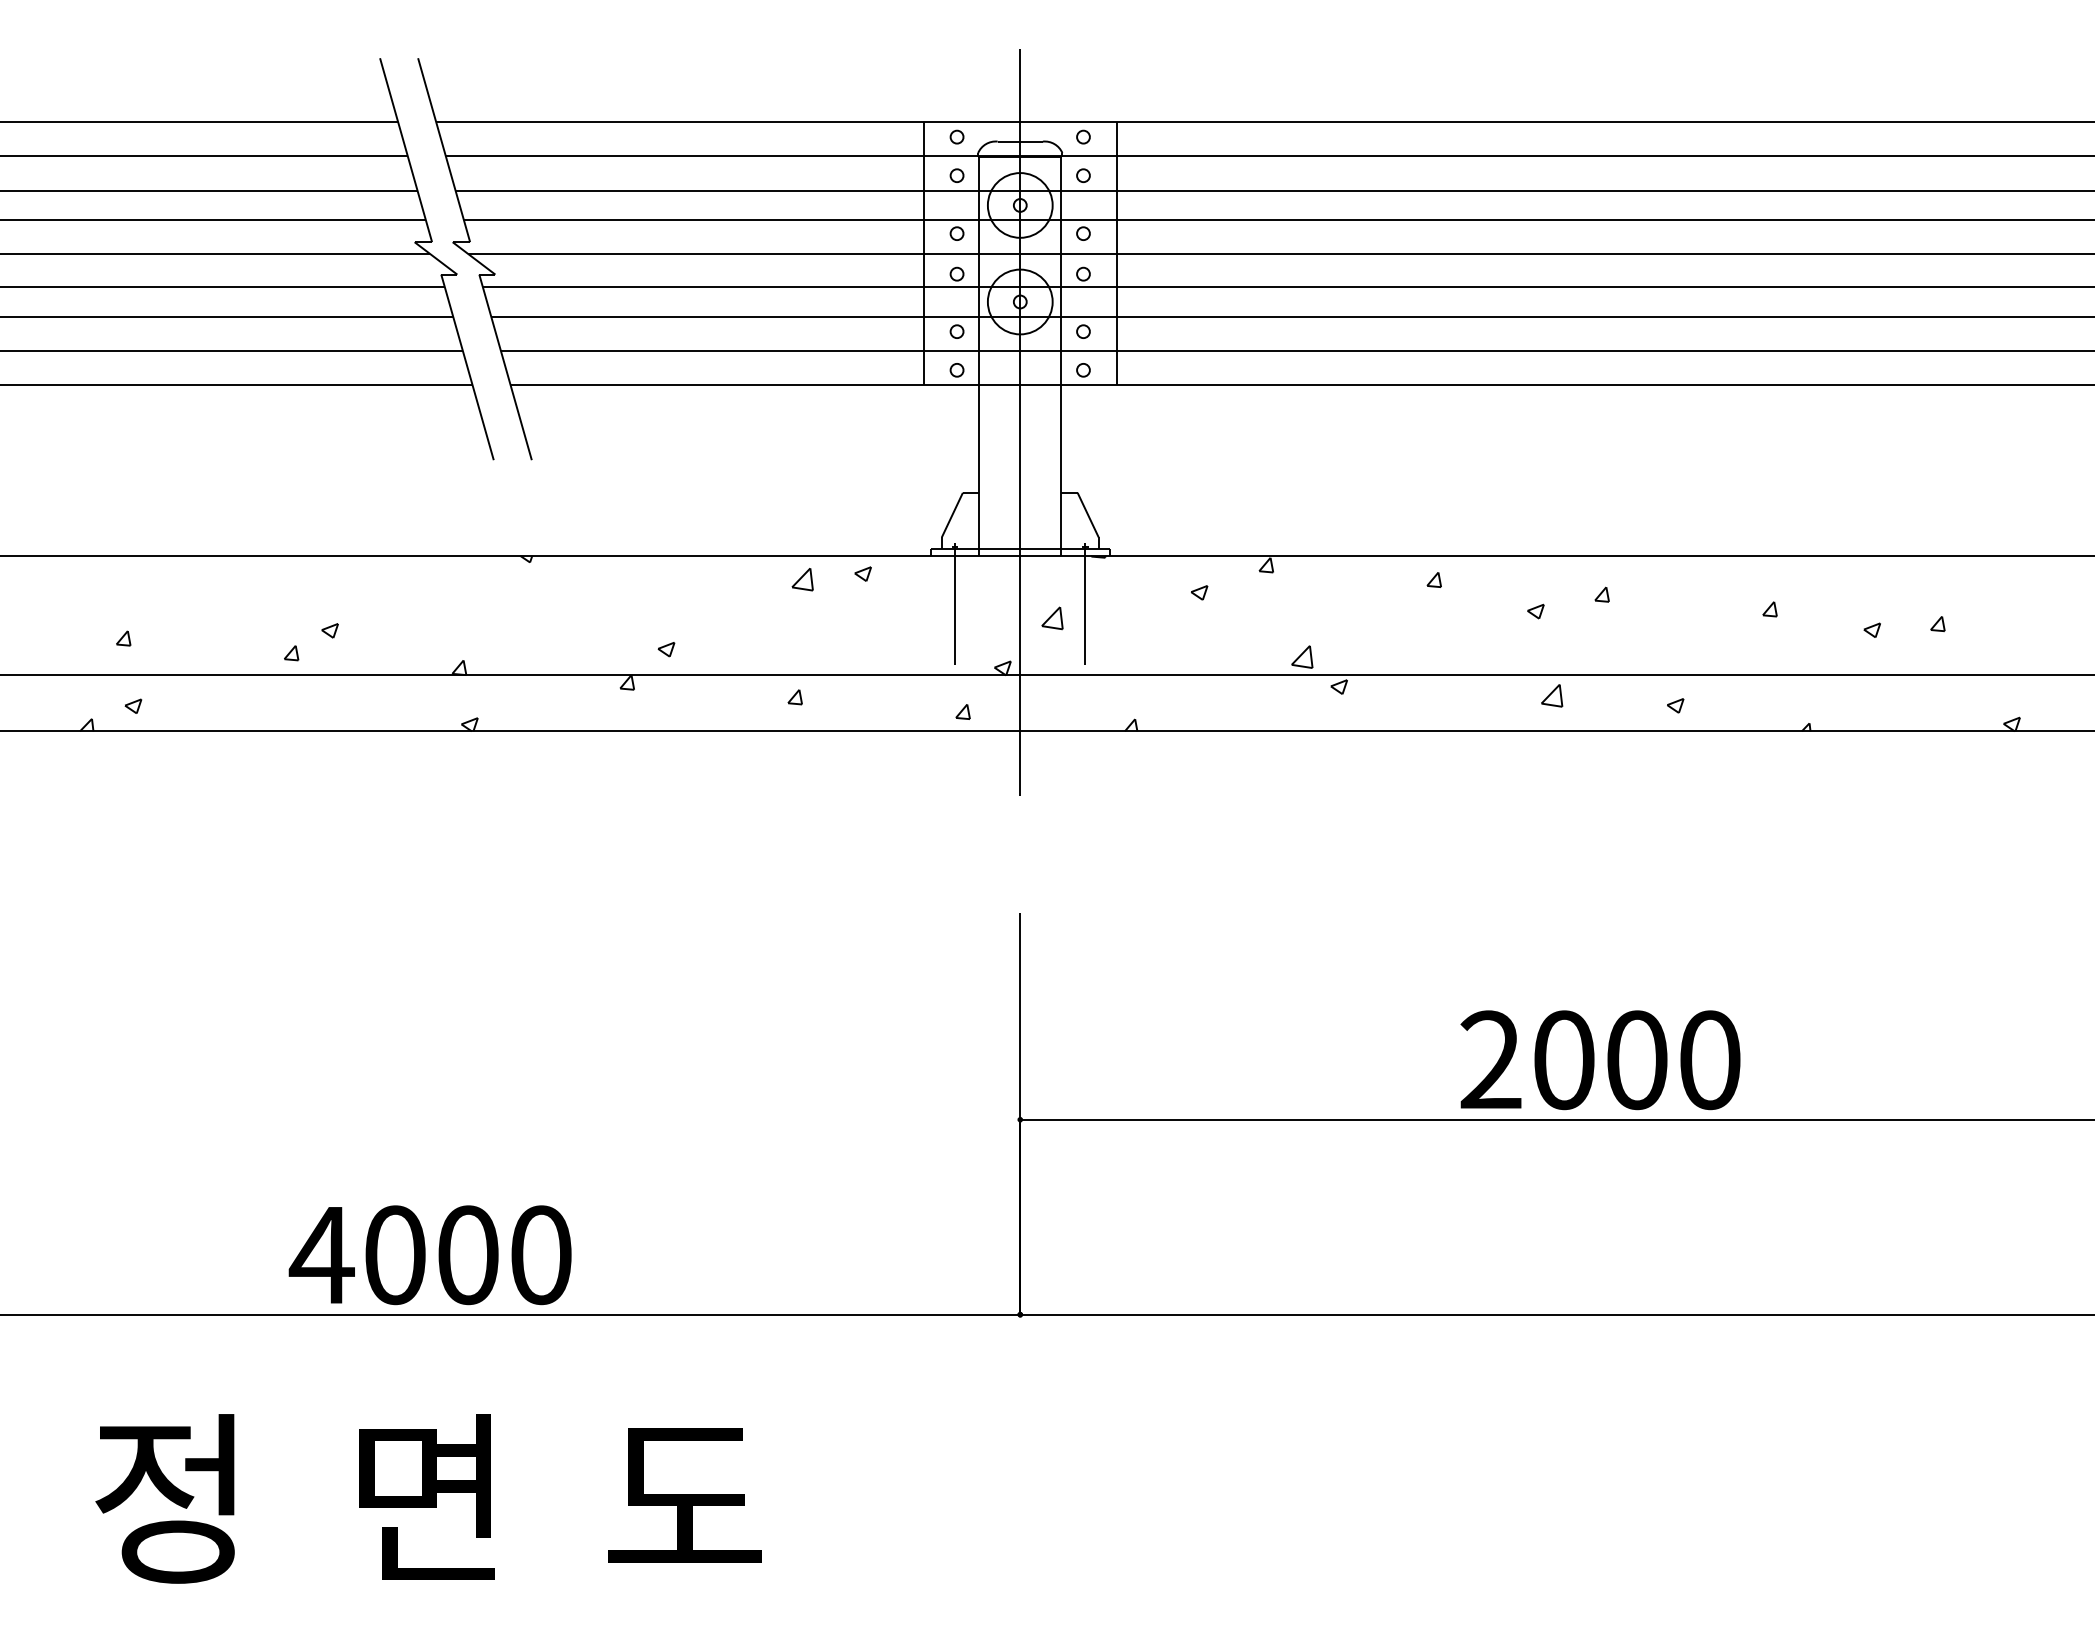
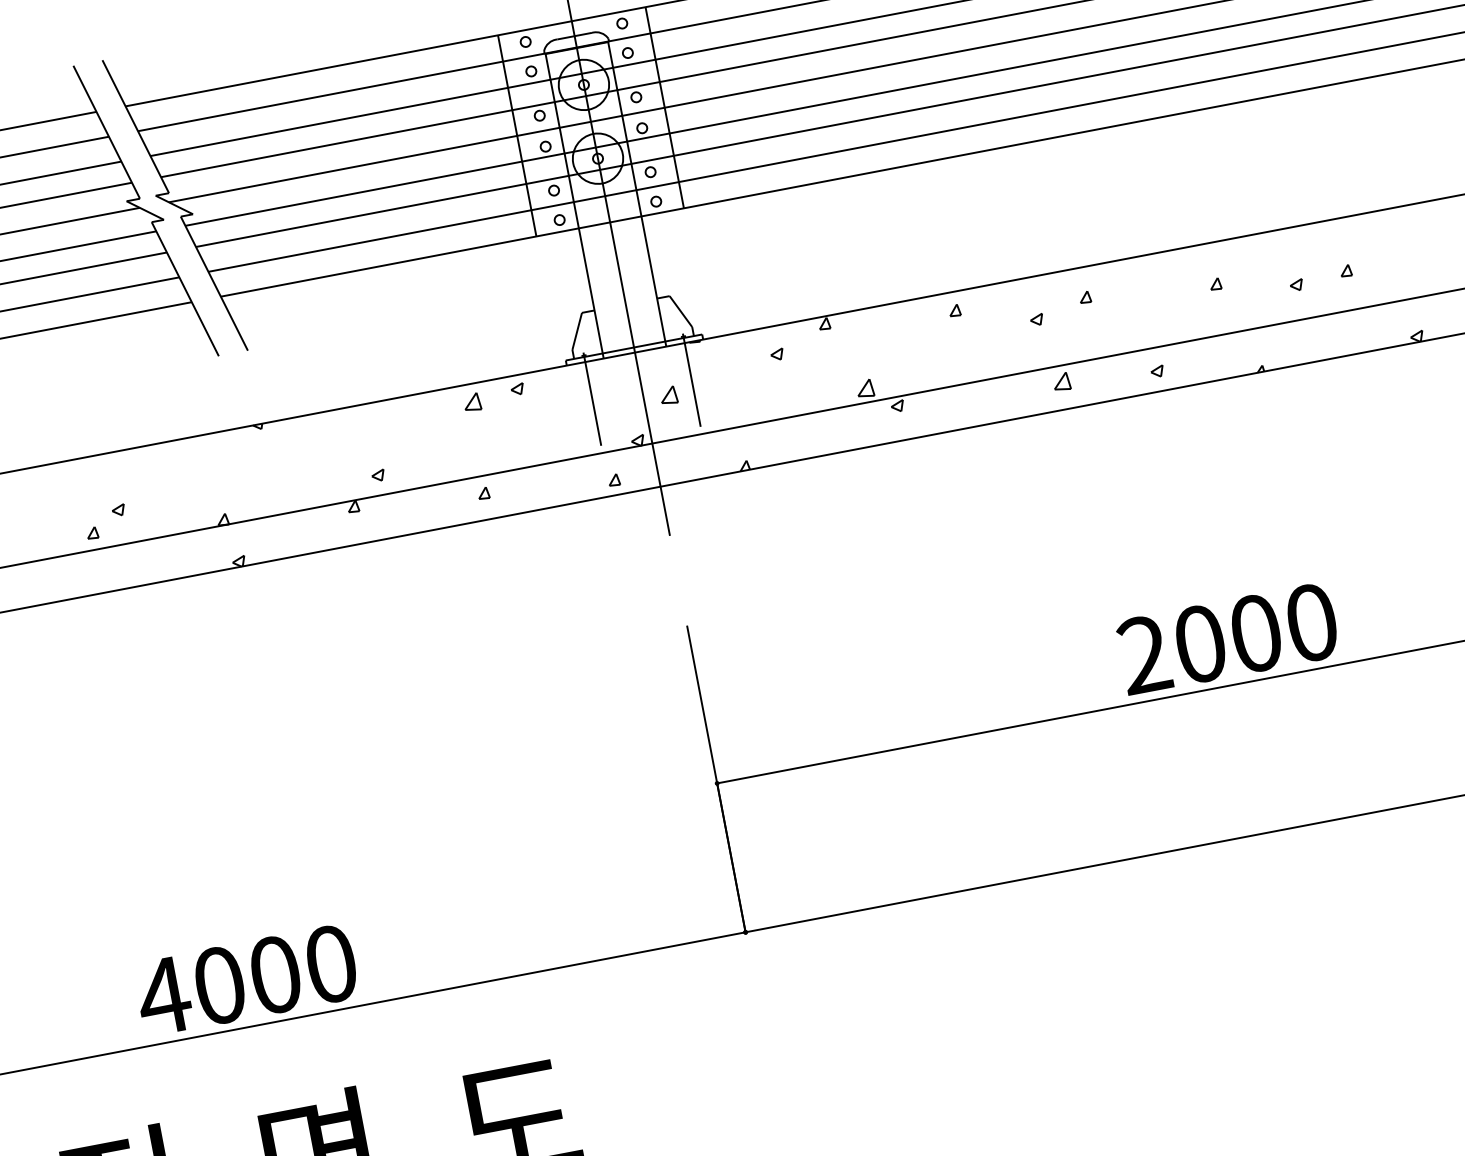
text: (1600, 1060) -> (1228, 639), moved
text: (429, 1255) -> (245, 980), moved

